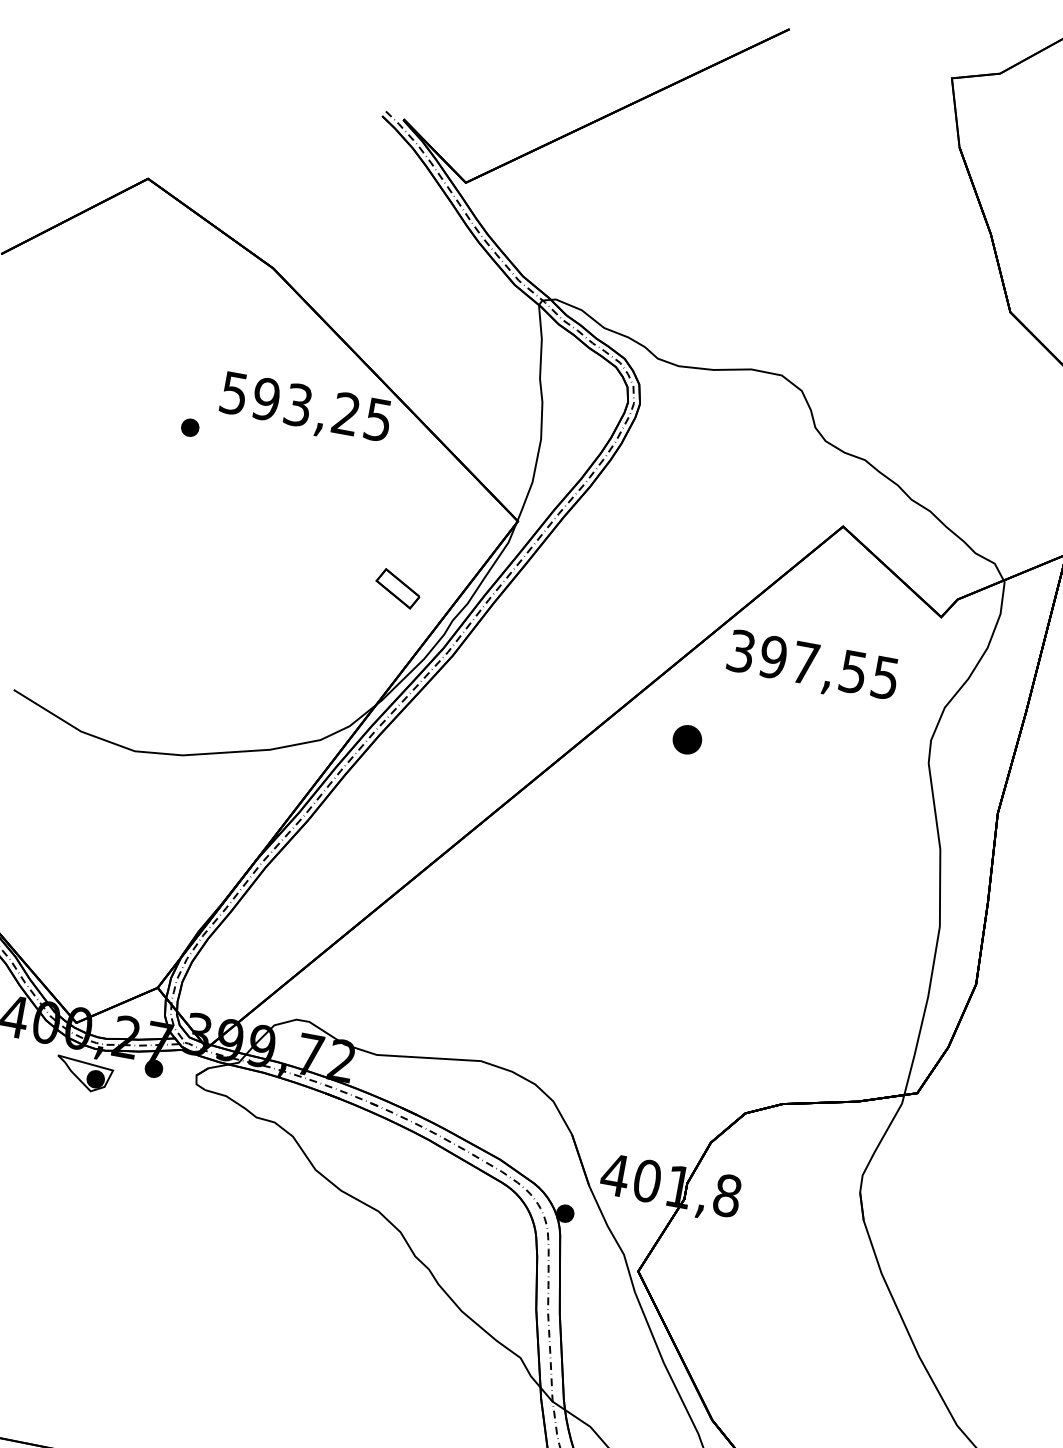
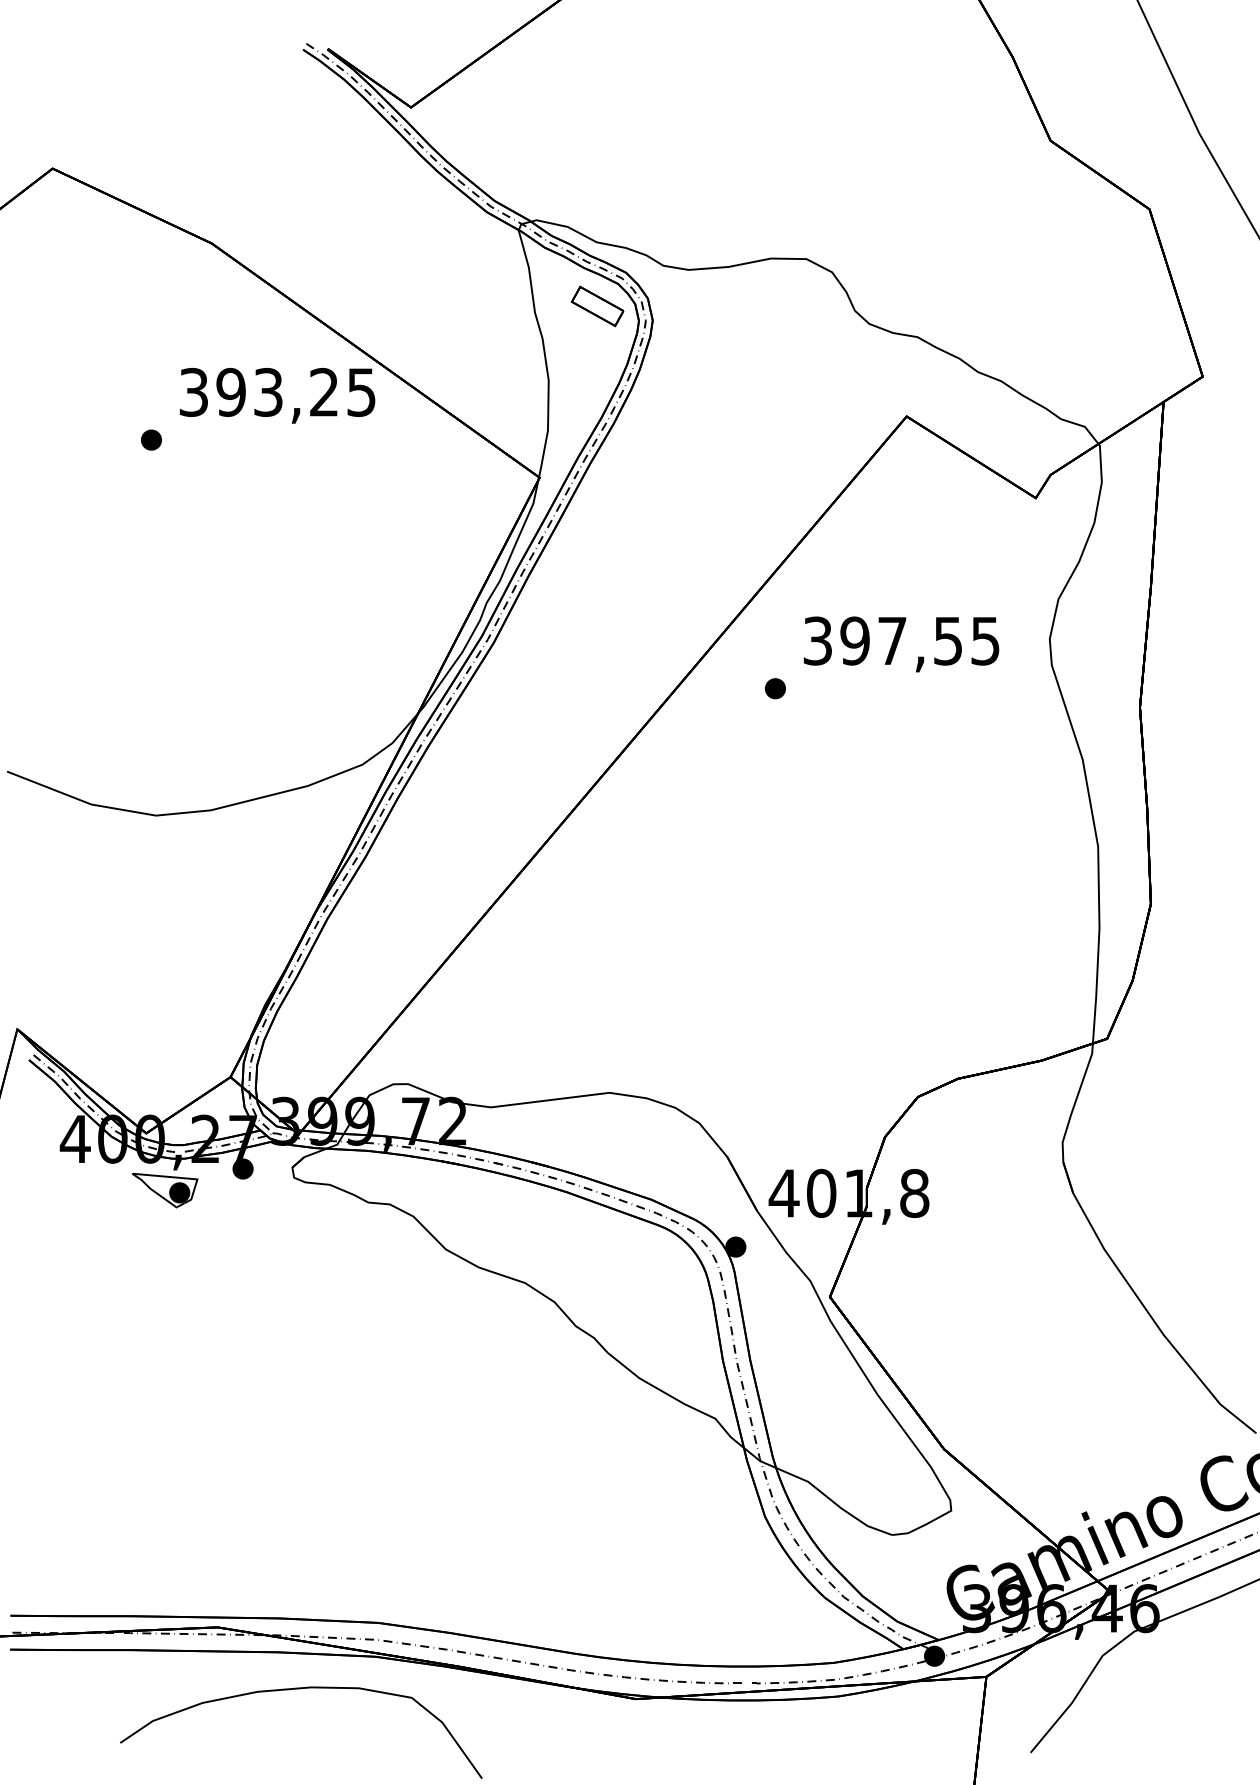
text: (234, 392) -> (193, 391), 593,25 -> 393,25
part: (397, 588) -> (597, 306), moved
text: (812, 667) -> (901, 644), moved
part: (687, 739) -> (775, 688), size x0.62

